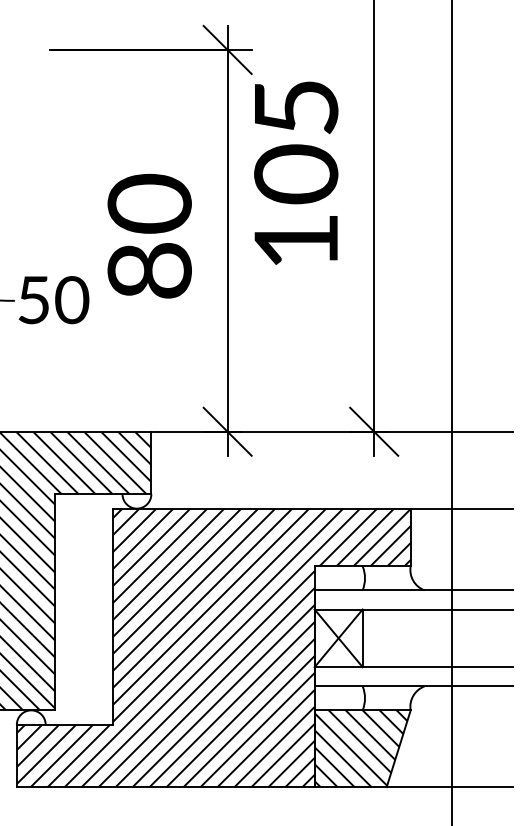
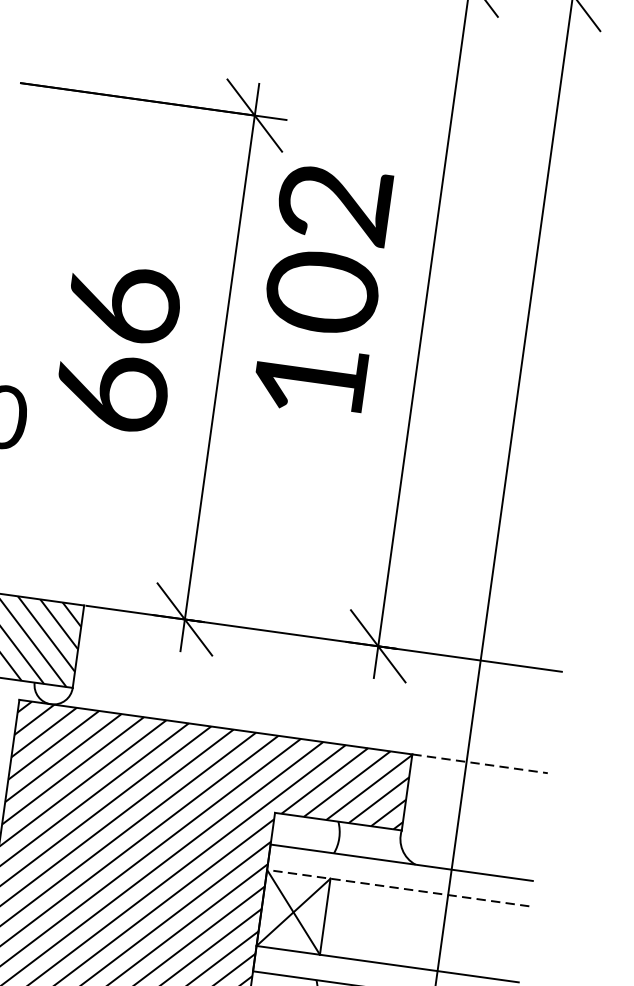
text: (296, 107) -> (335, 204), 105 -> 102
text: (149, 235) -> (117, 346), 80 -> 66
line: (462, 508) -> (480, 763), solid -> dashed
line: (413, 609) -> (397, 888), solid -> dashed

